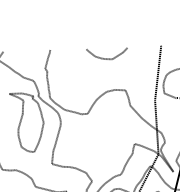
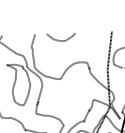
part: (105, 52) -> (60, 36), moved

